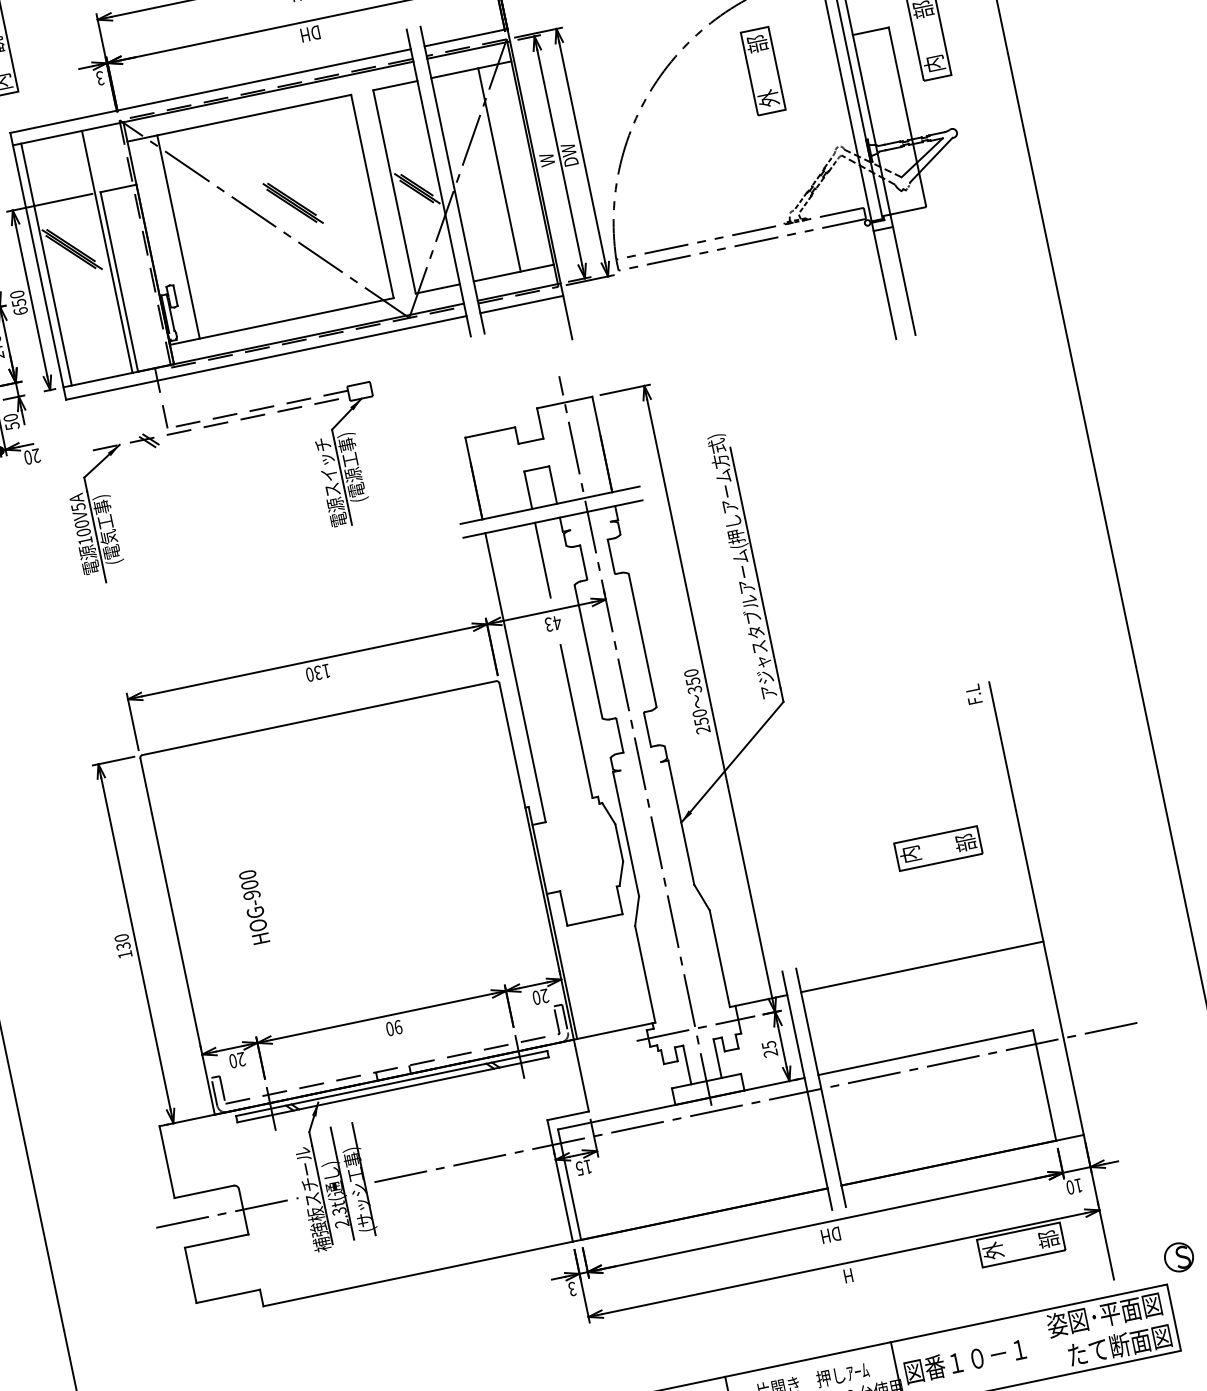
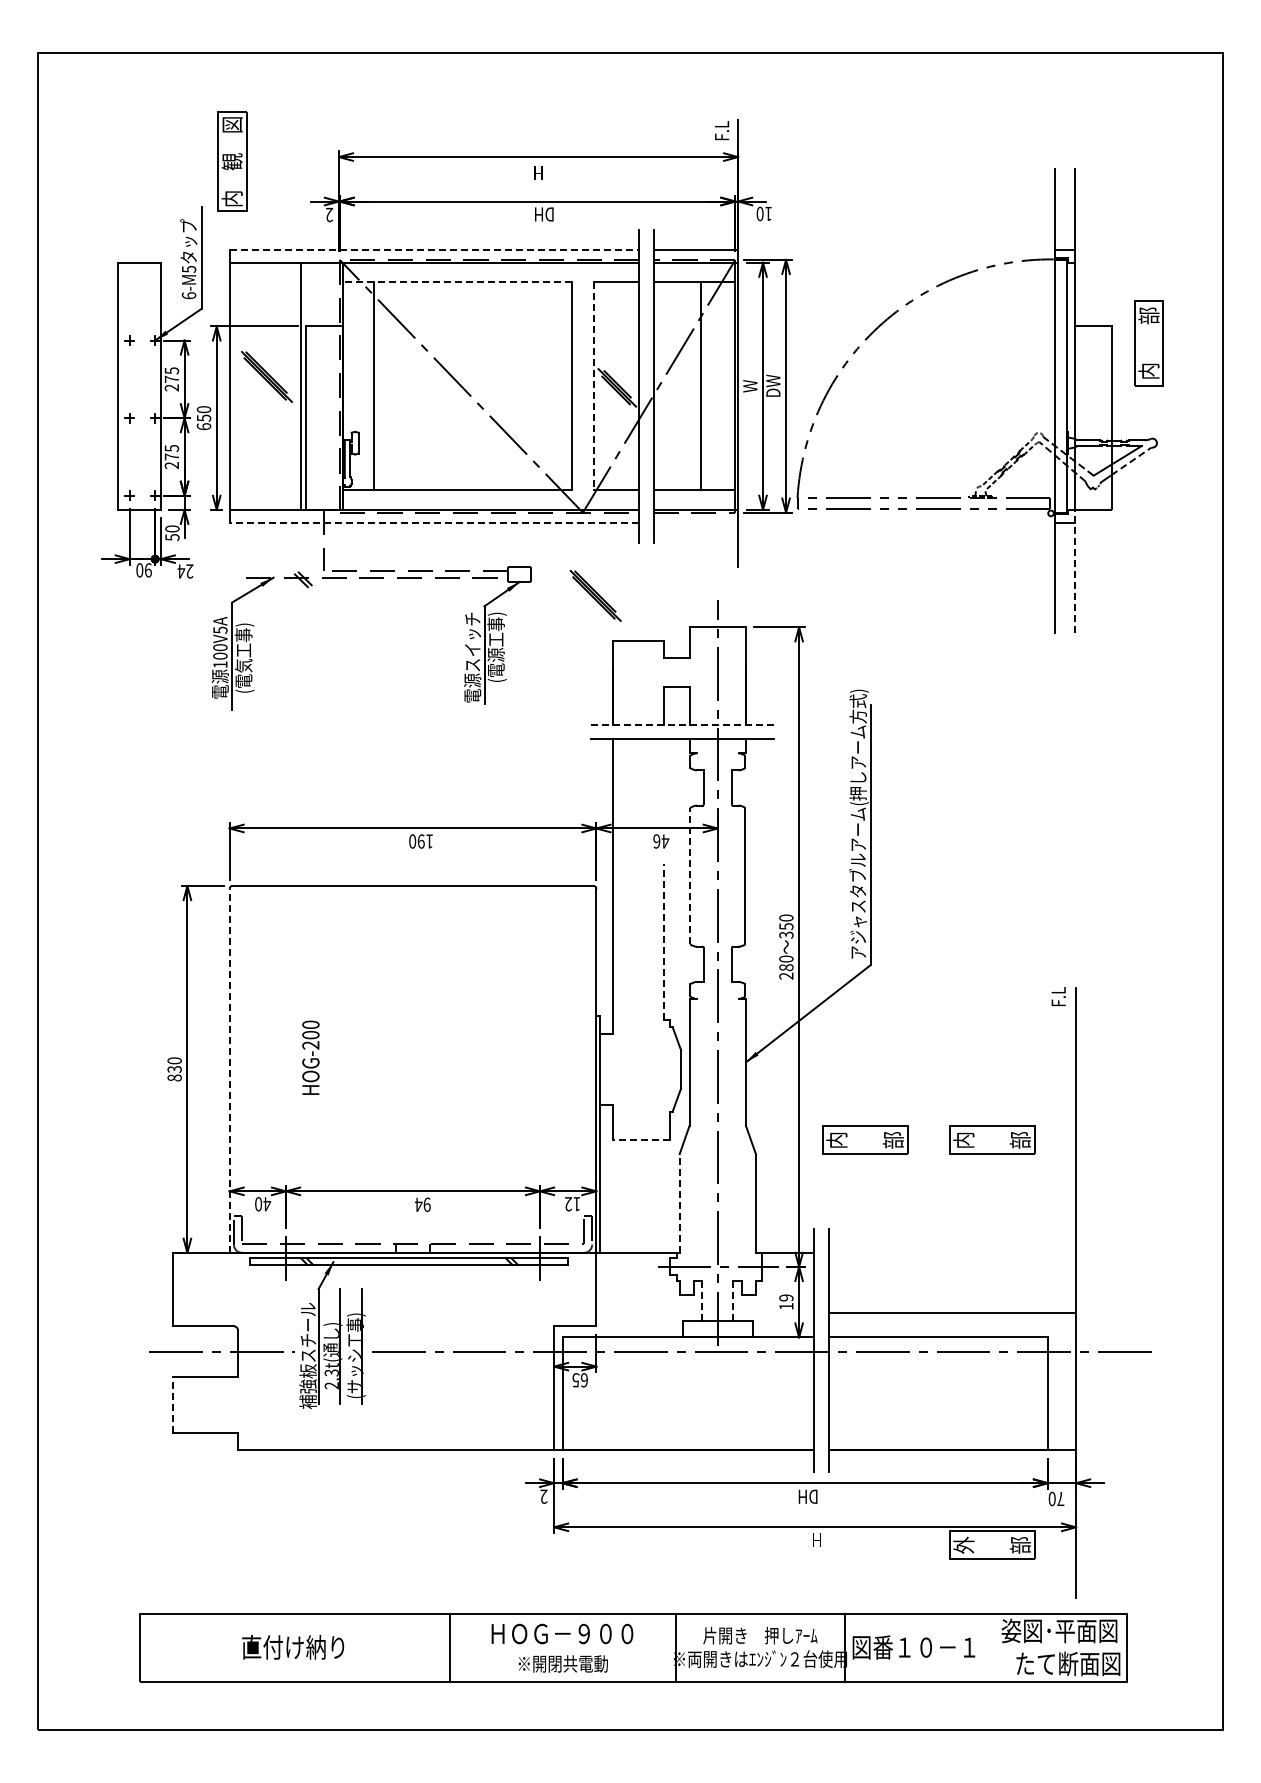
part: (762, 71) -> (979, 343), removed
text: (100, 77) -> (329, 214), 3 -> 2
line: (210, 91) -> (434, 250), solid -> dashed
line: (238, 118) -> (456, 282), solid -> dashed
line: (936, 155) -> (1132, 461), solid -> dashed
line: (394, 192) -> (594, 386), solid -> dashed
part: (292, 203) -> (595, 595), moved
line: (46, 263) -> (238, 385), removed
line: (903, 274) -> (1075, 571), solid -> dashed
line: (521, 304) -> (695, 522), removed
line: (266, 357) -> (434, 522), solid -> dashed
text: (28, 457) -> (181, 571), 20 -> 24
line: (549, 505) -> (681, 724), solid -> dashed
line: (543, 559) -> (664, 776), removed
text: (548, 624) -> (656, 841), 43 -> 46
line: (588, 651) -> (690, 875), solid -> dashed
text: (317, 673) -> (420, 841), 130 -> 190
line: (576, 721) -> (664, 941), solid -> dashed
text: (701, 721) -> (786, 967), 250 -> 280
part: (814, 873) -> (865, 1139), added
text: (251, 895) -> (310, 1045), HOG-900 -> HOG-200
line: (594, 919) -> (641, 1139), solid -> dashed
line: (177, 936) -> (229, 1070), solid -> dashed
text: (124, 954) -> (174, 1077), 130 -> 830
line: (922, 966) -> (952, 1312), moved
line: (644, 973) -> (679, 1202), solid -> dashed
text: (540, 997) -> (572, 1204), 20 -> 12
text: (389, 1028) -> (418, 1204), 90 -> 94
text: (769, 1048) -> (786, 1301), 25 -> 19
line: (717, 1058) -> (733, 1300), solid -> dashed
text: (241, 1059) -> (267, 1204), 20 -> 40
line: (687, 1064) -> (702, 1300), solid -> dashed
text: (588, 1167) -> (584, 1380), 15 -> 65
text: (1078, 1185) -> (1060, 1498), 10 -> 70
part: (1179, 1257) -> (1144, 1589), removed
line: (190, 1274) -> (173, 1404), solid -> dashed
text: (571, 1289) -> (543, 1496), 3 -> 2

